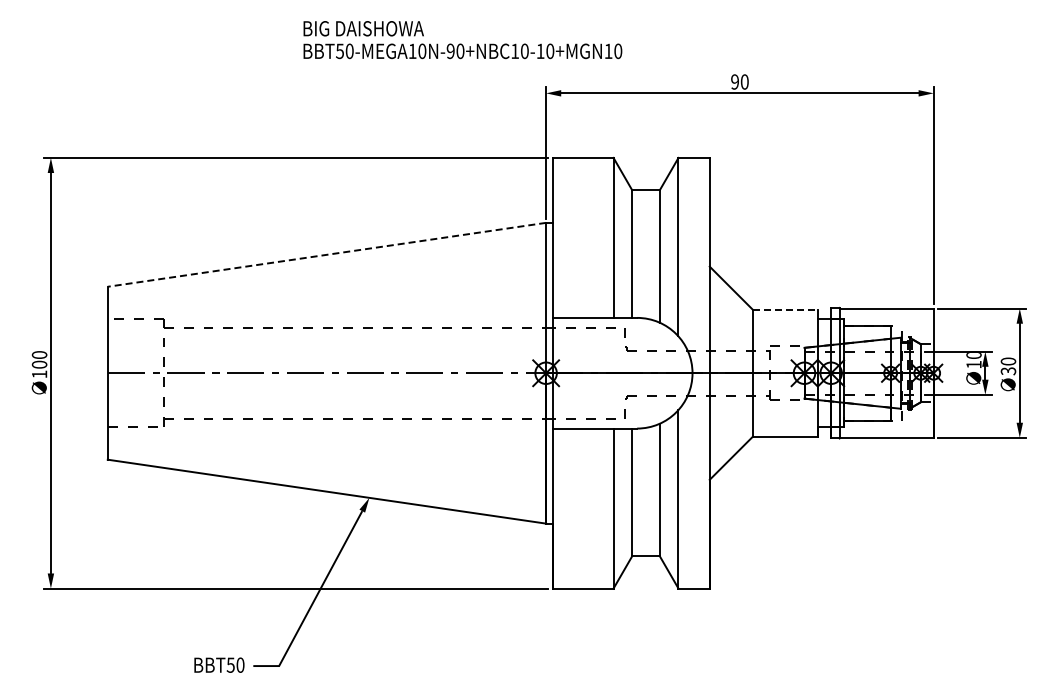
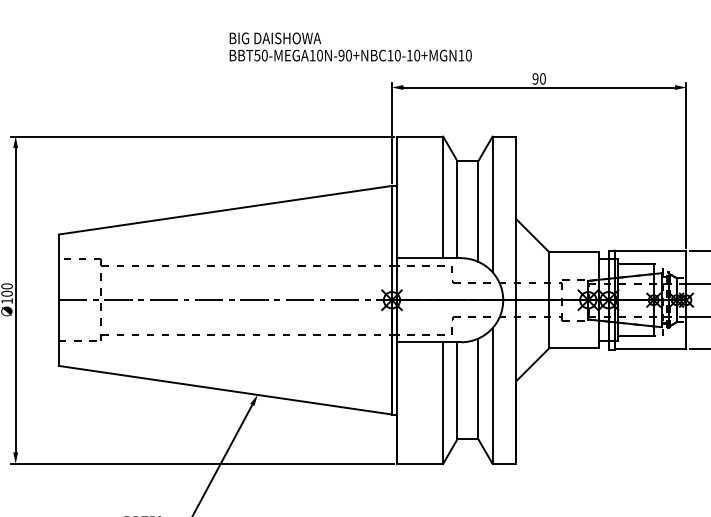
text: (462, 40) -> (350, 47), moved
line: (326, 254) -> (225, 209), dashed -> solid
line: (785, 309) -> (573, 251), dashed -> solid

